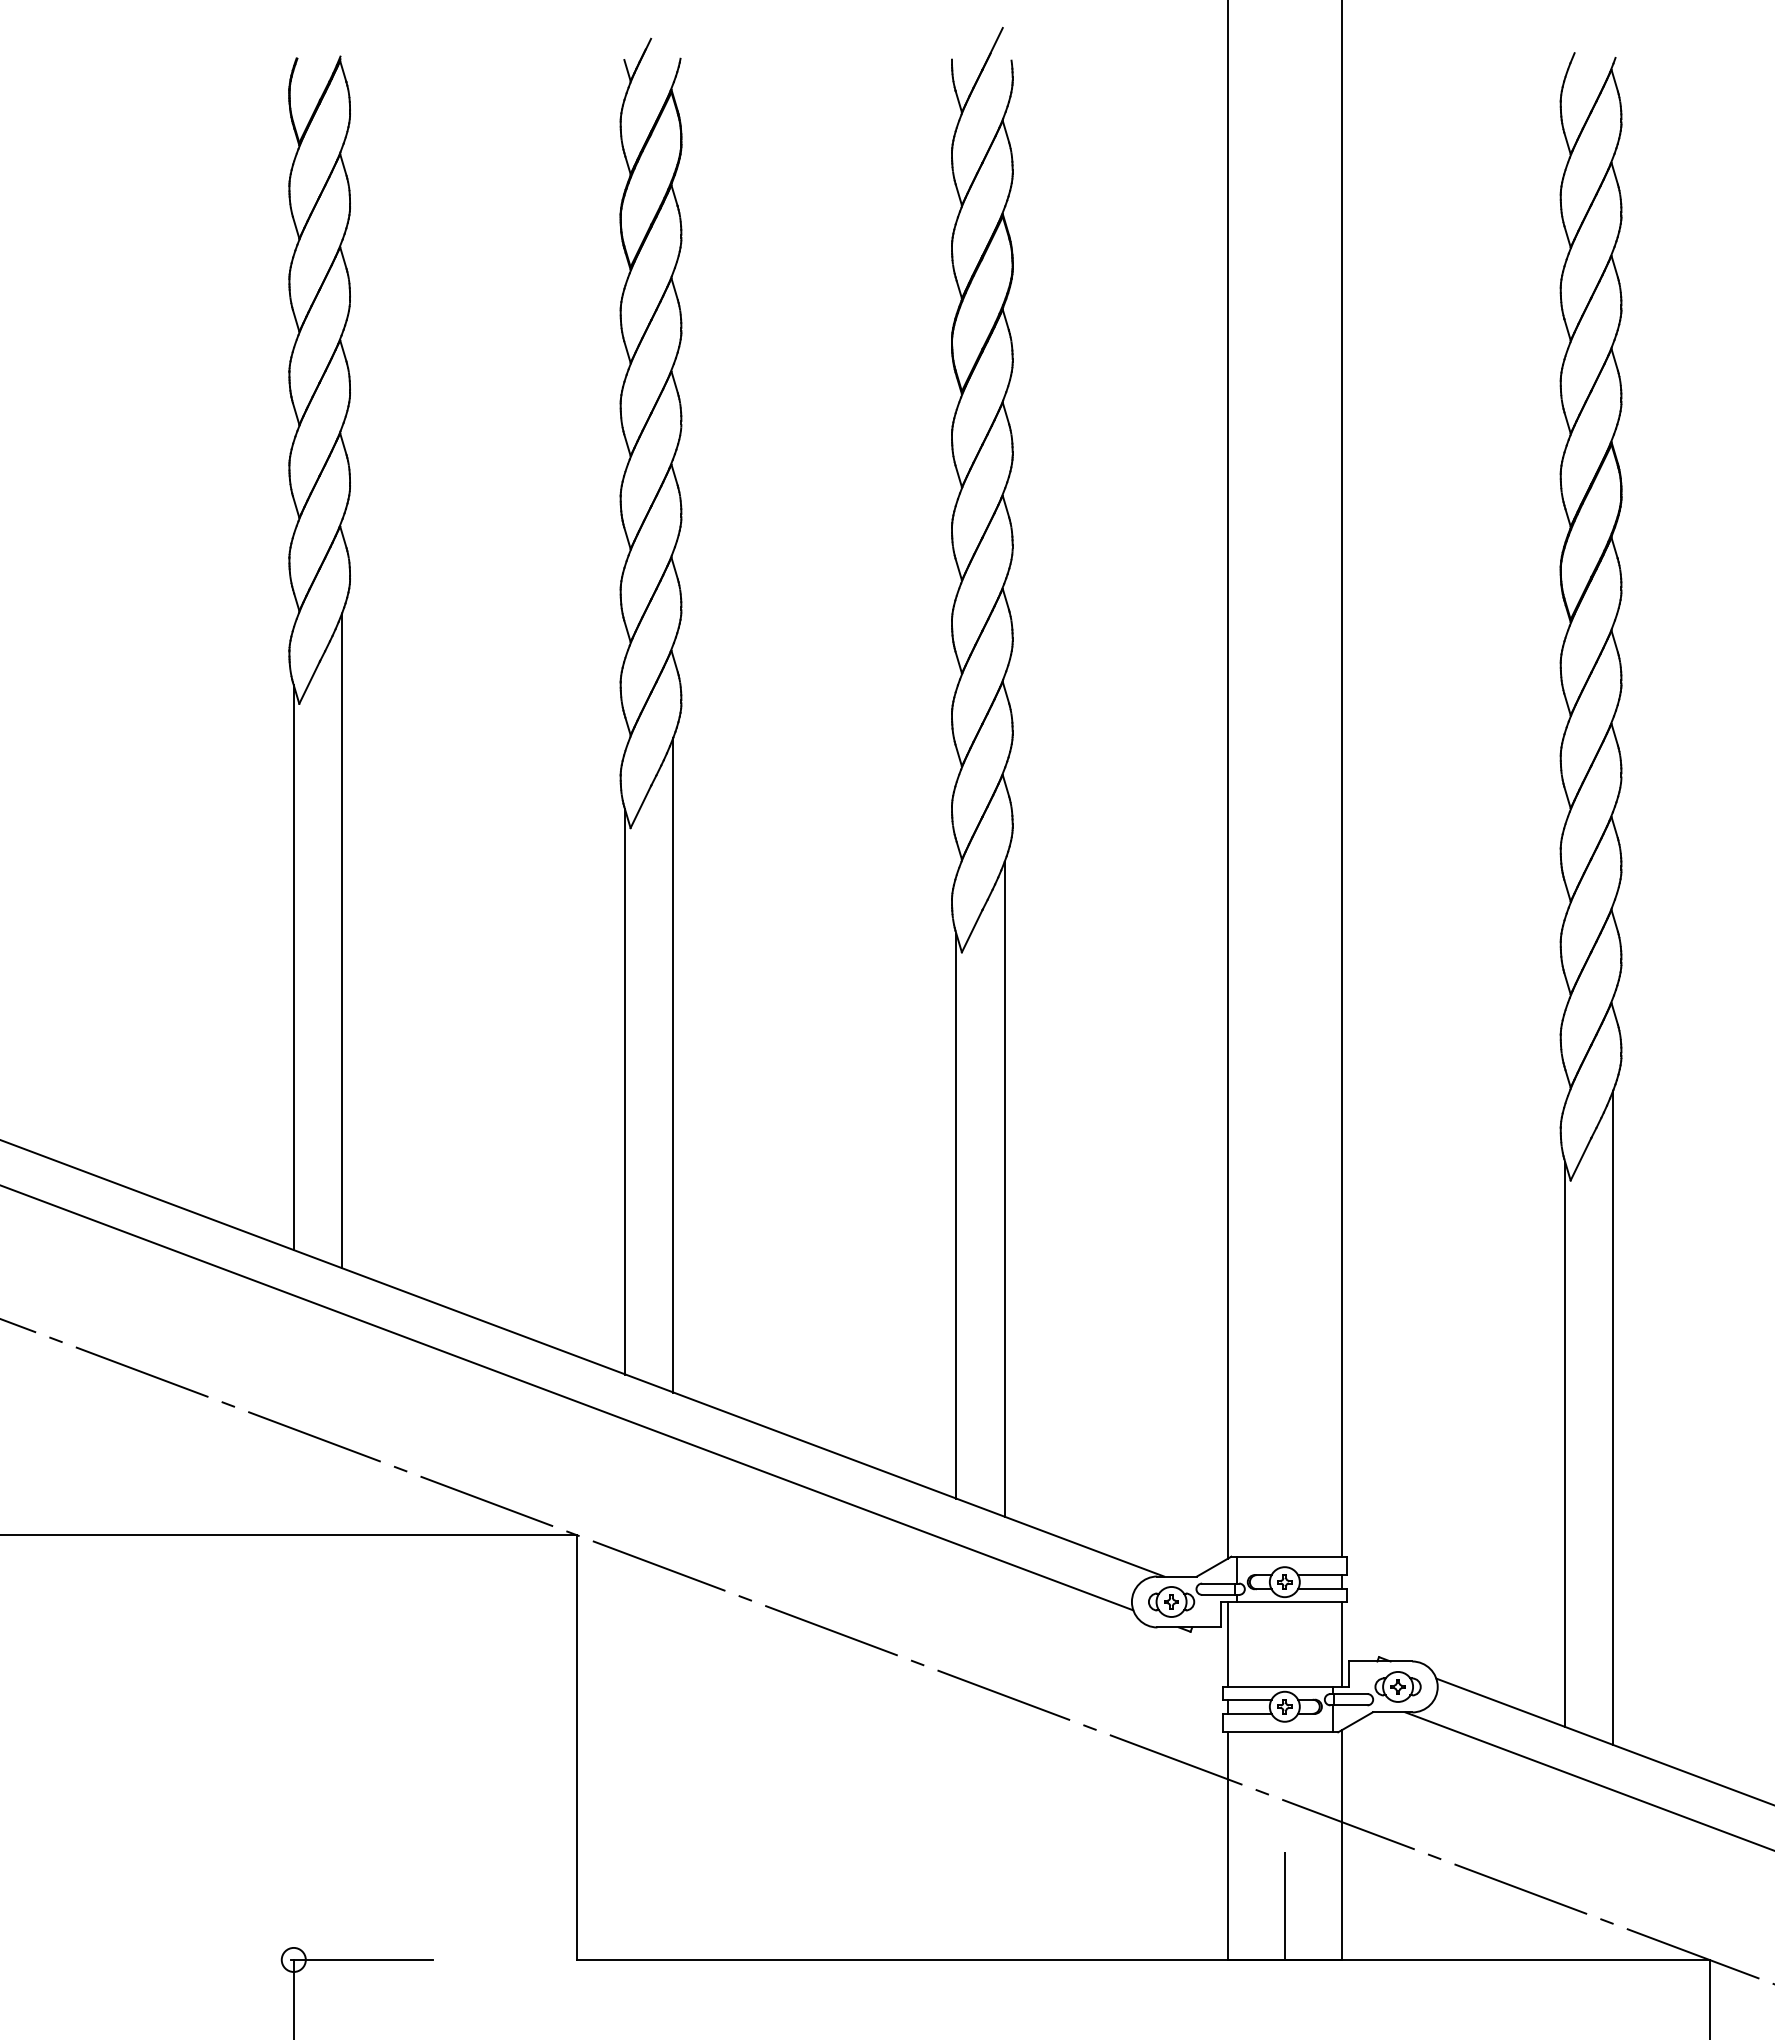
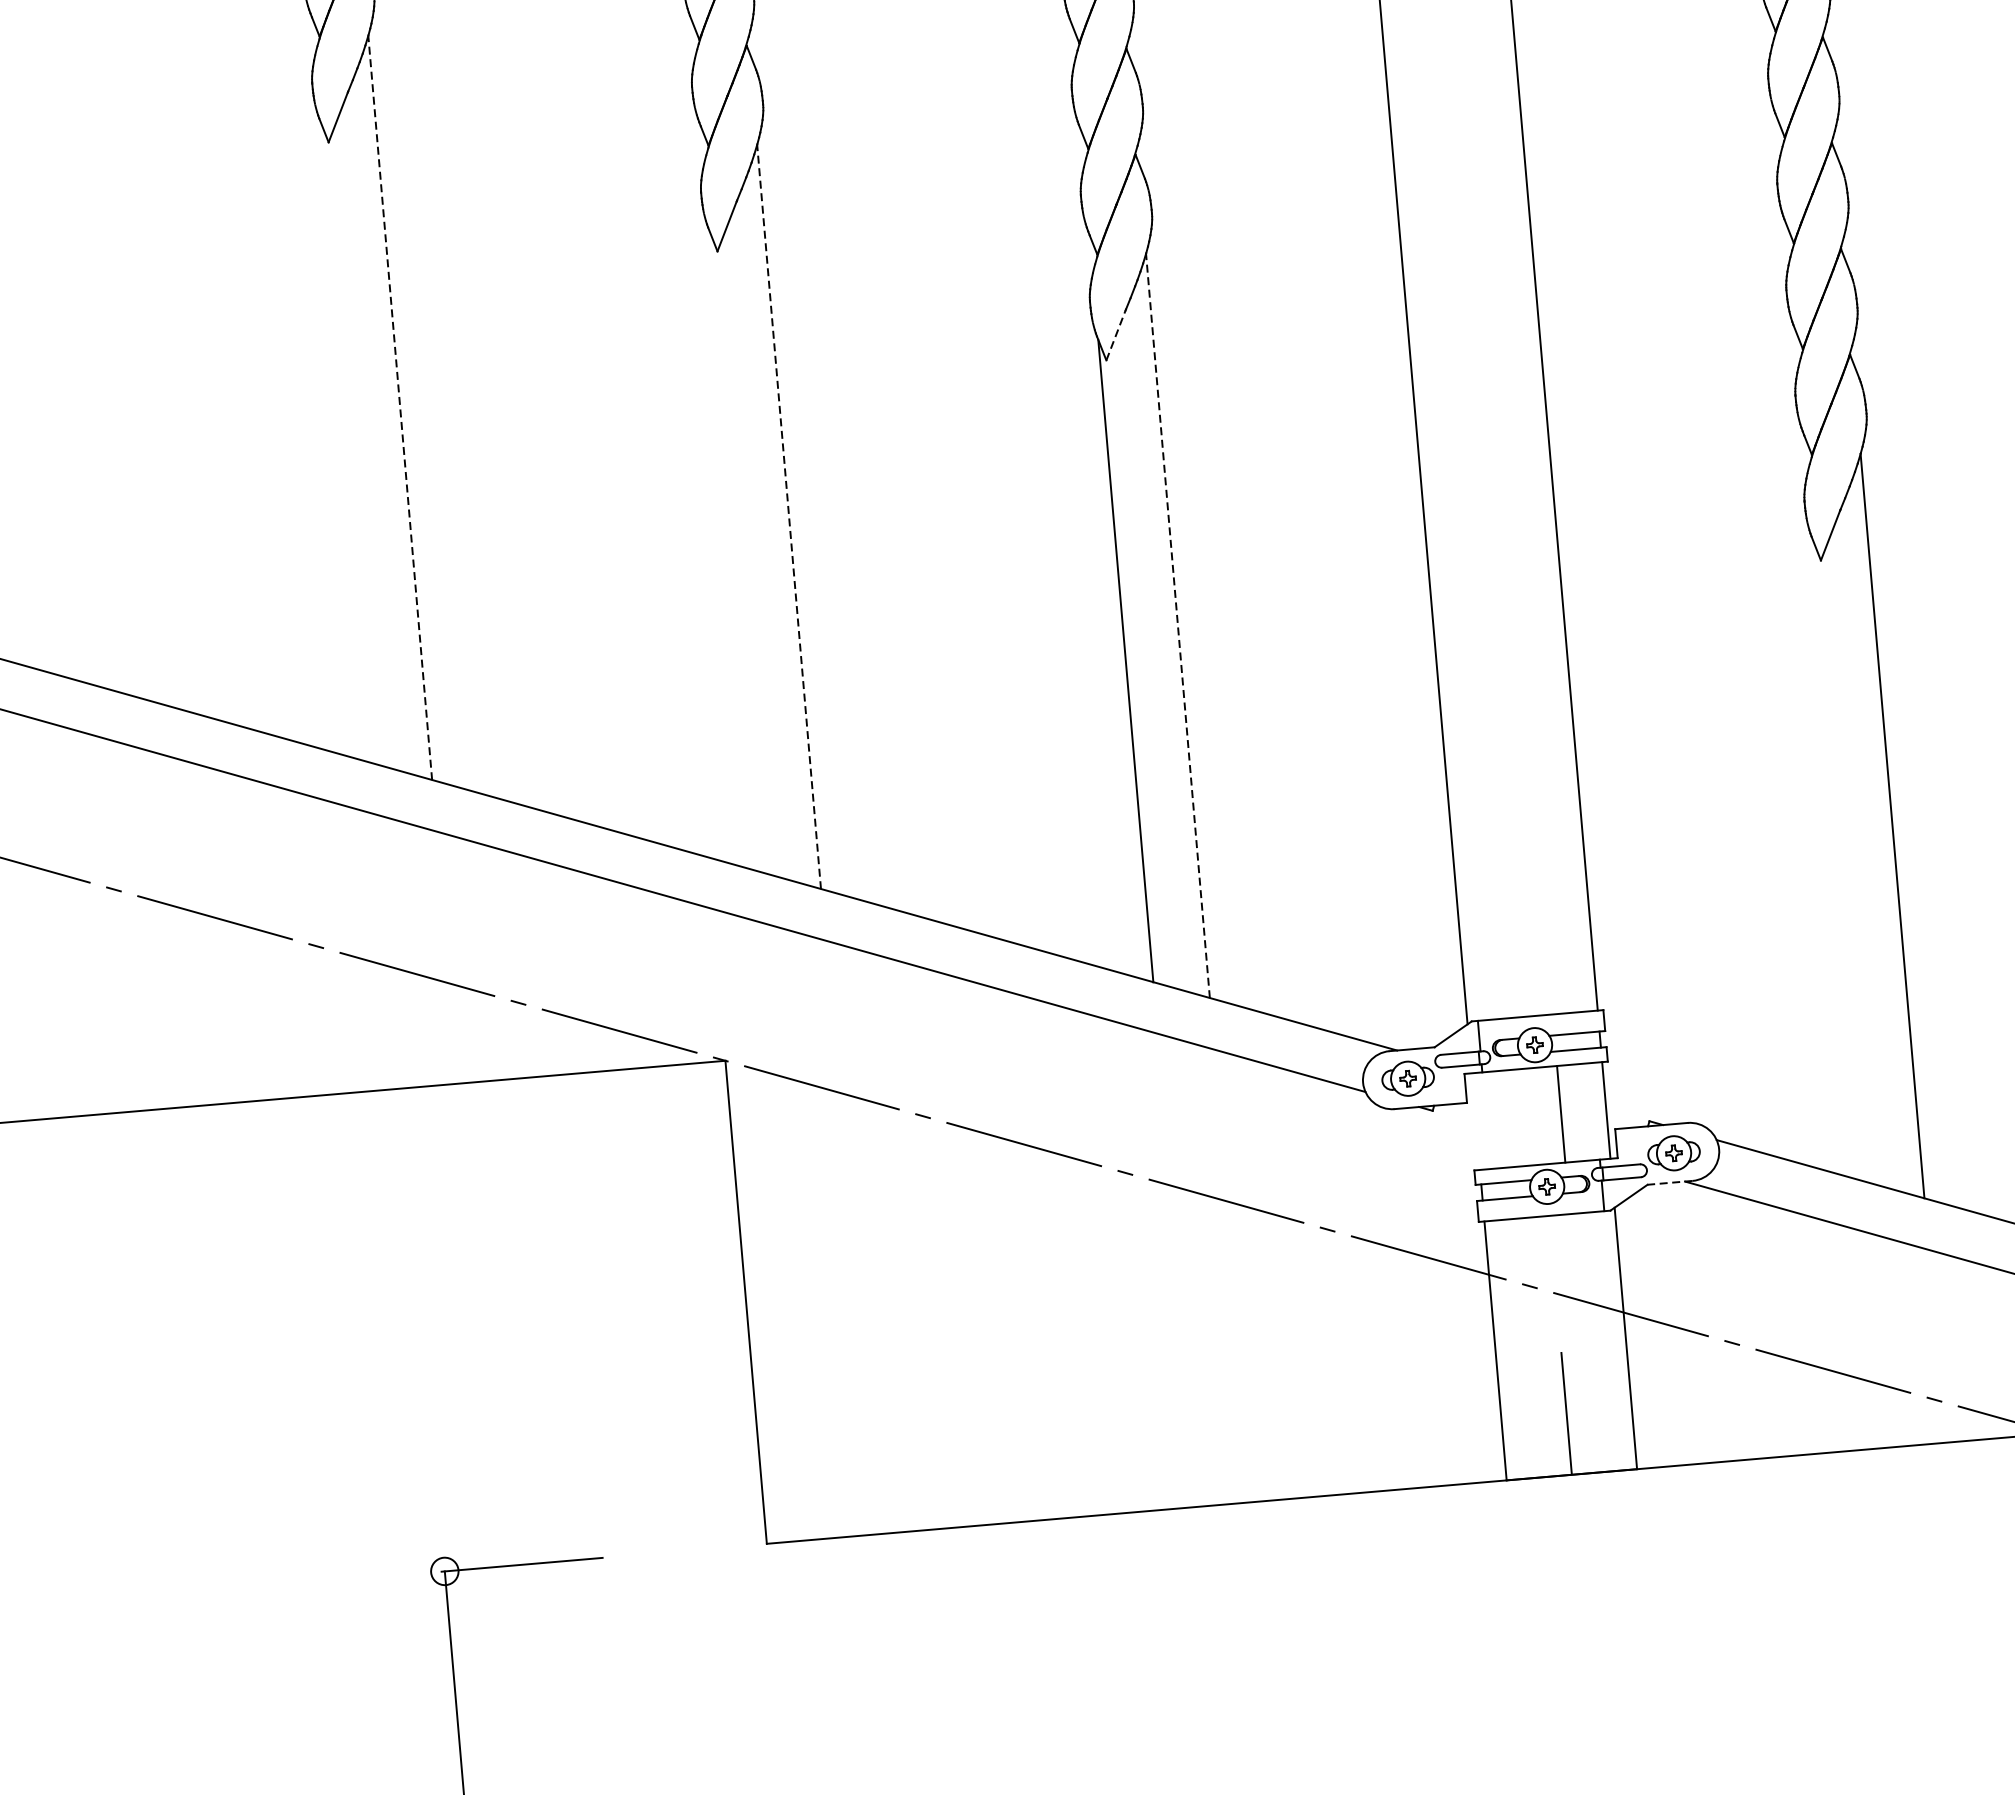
line: (972, 930) -> (1116, 334), solid -> dashed
line: (341, 940) -> (399, 407), solid -> dashed
line: (293, 967) -> (347, 442), removed
line: (673, 1064) -> (789, 516), solid -> dashed
line: (625, 1091) -> (737, 551), removed
line: (1004, 1189) -> (1177, 625), solid -> dashed
line: (1565, 1443) -> (1840, 860), removed
line: (1227, 1643) -> (1561, 1113), moved
line: (1392, 1712) -> (1670, 1182), solid -> dashed

